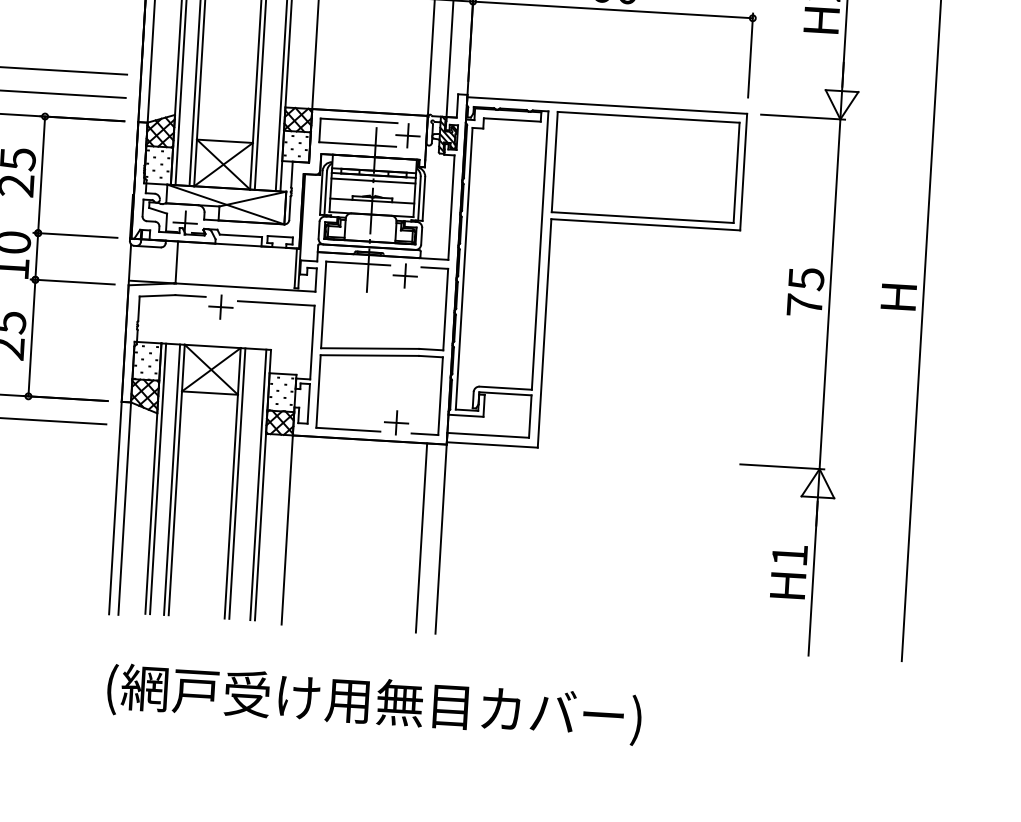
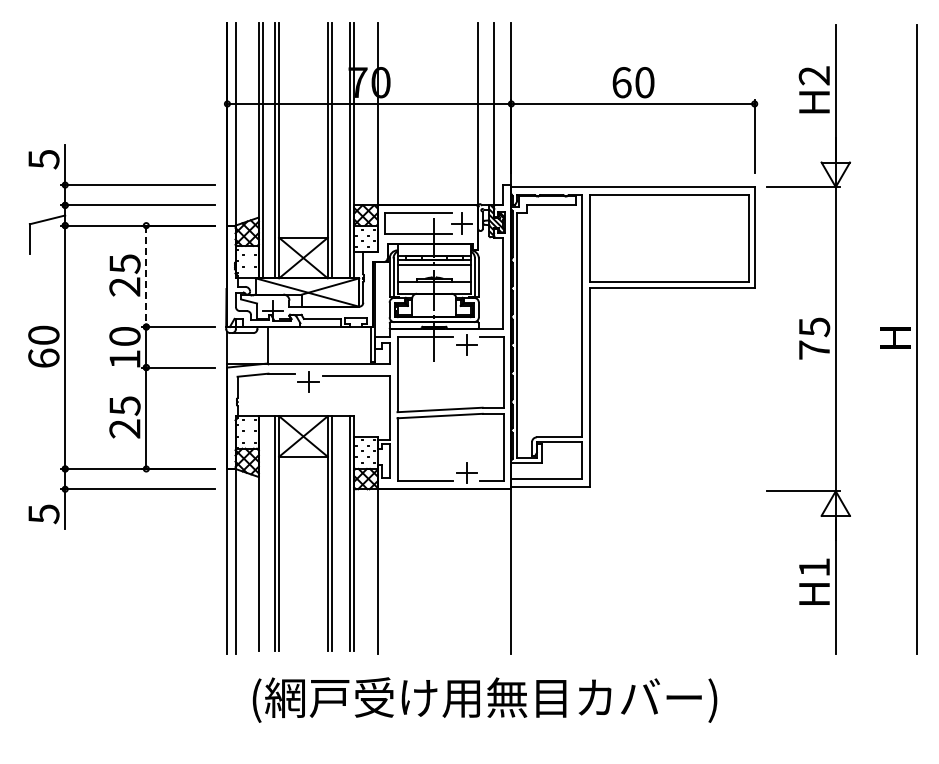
line: (41, 175) -> (146, 276), solid -> dashed
line: (157, 478) -> (262, 533), removed
line: (421, 537) -> (494, 571), removed
text: (373, 703) -> (484, 699), moved

